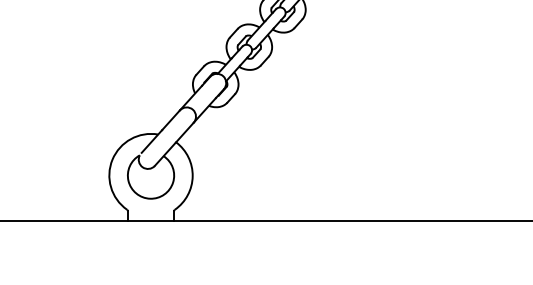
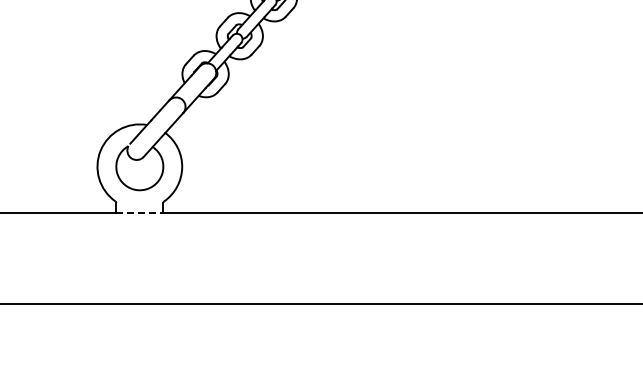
line: (150, 220) -> (139, 212), solid -> dashed

